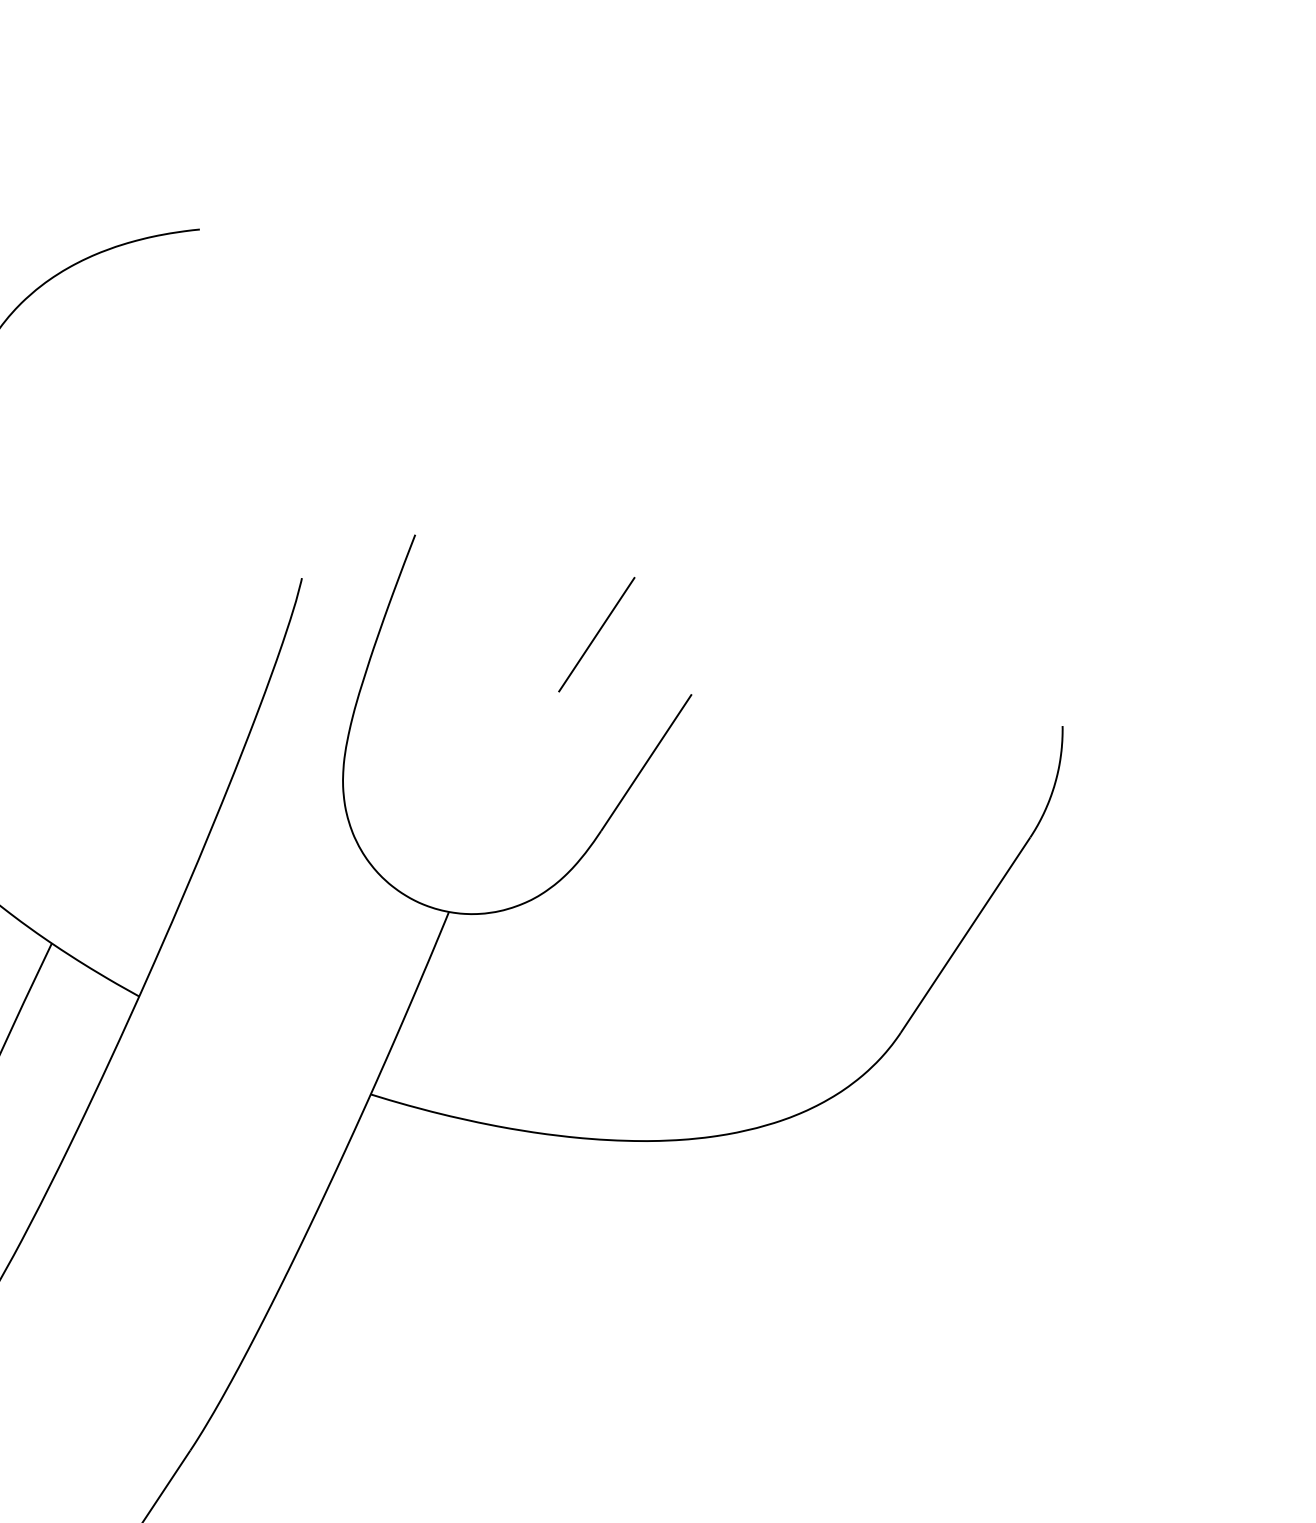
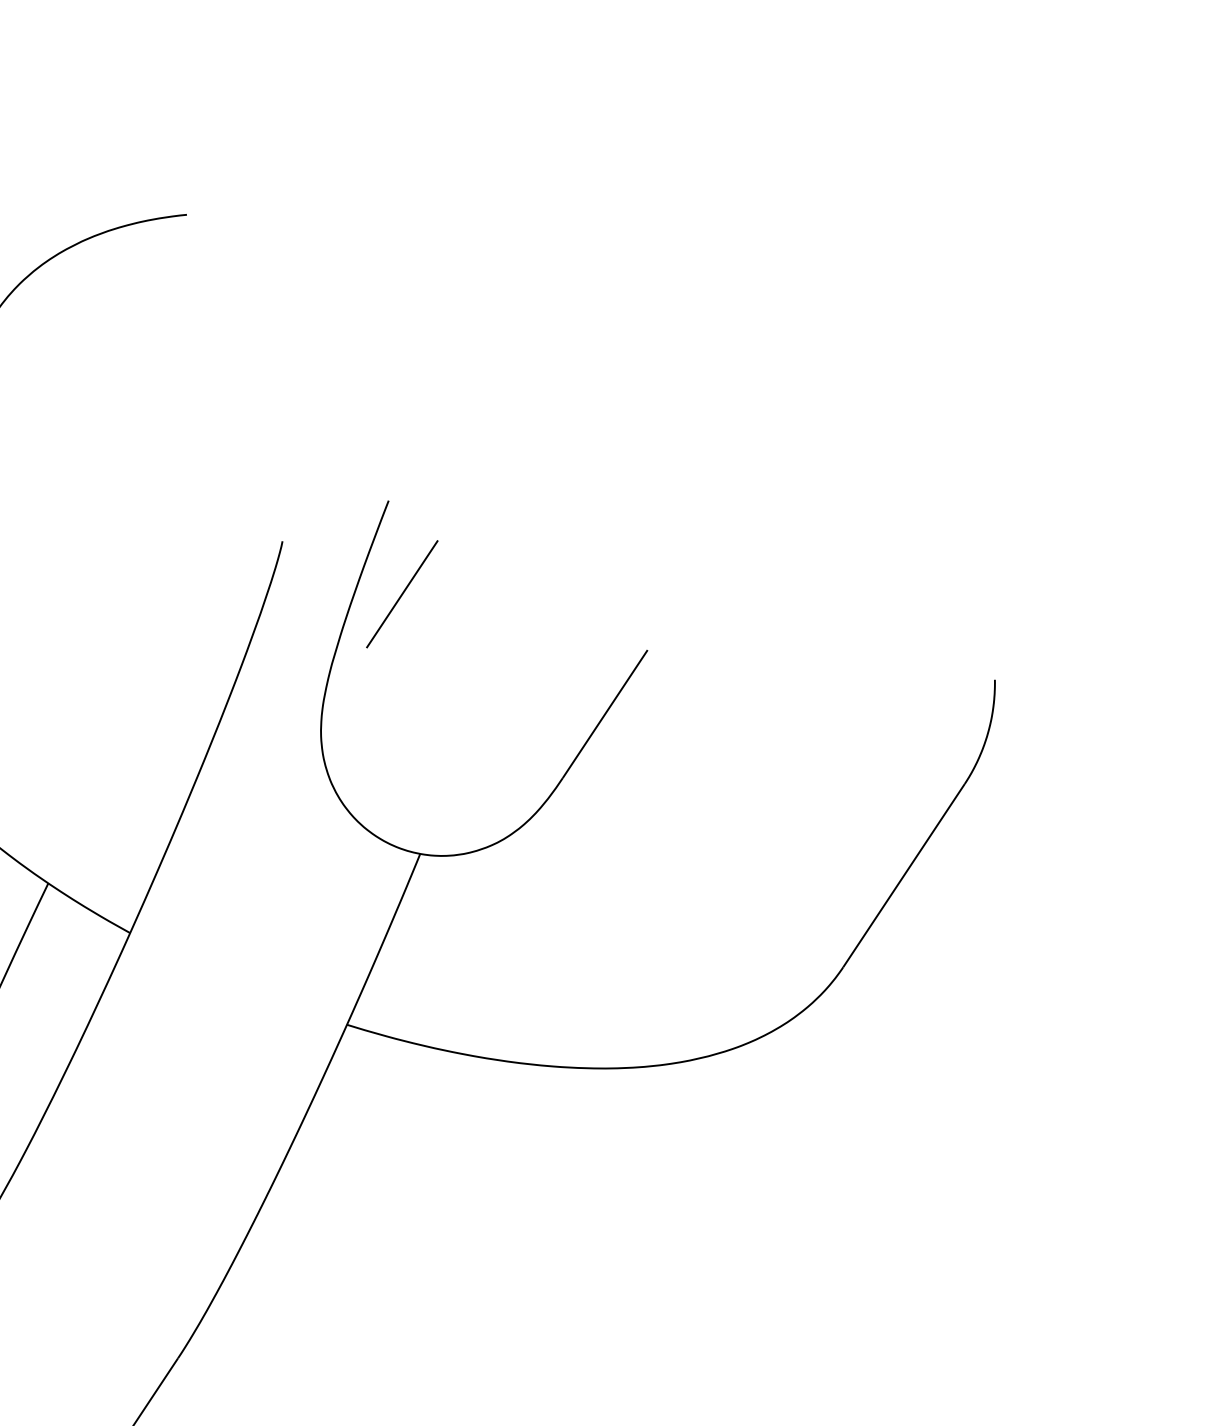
line: (596, 634) -> (402, 594), moved

